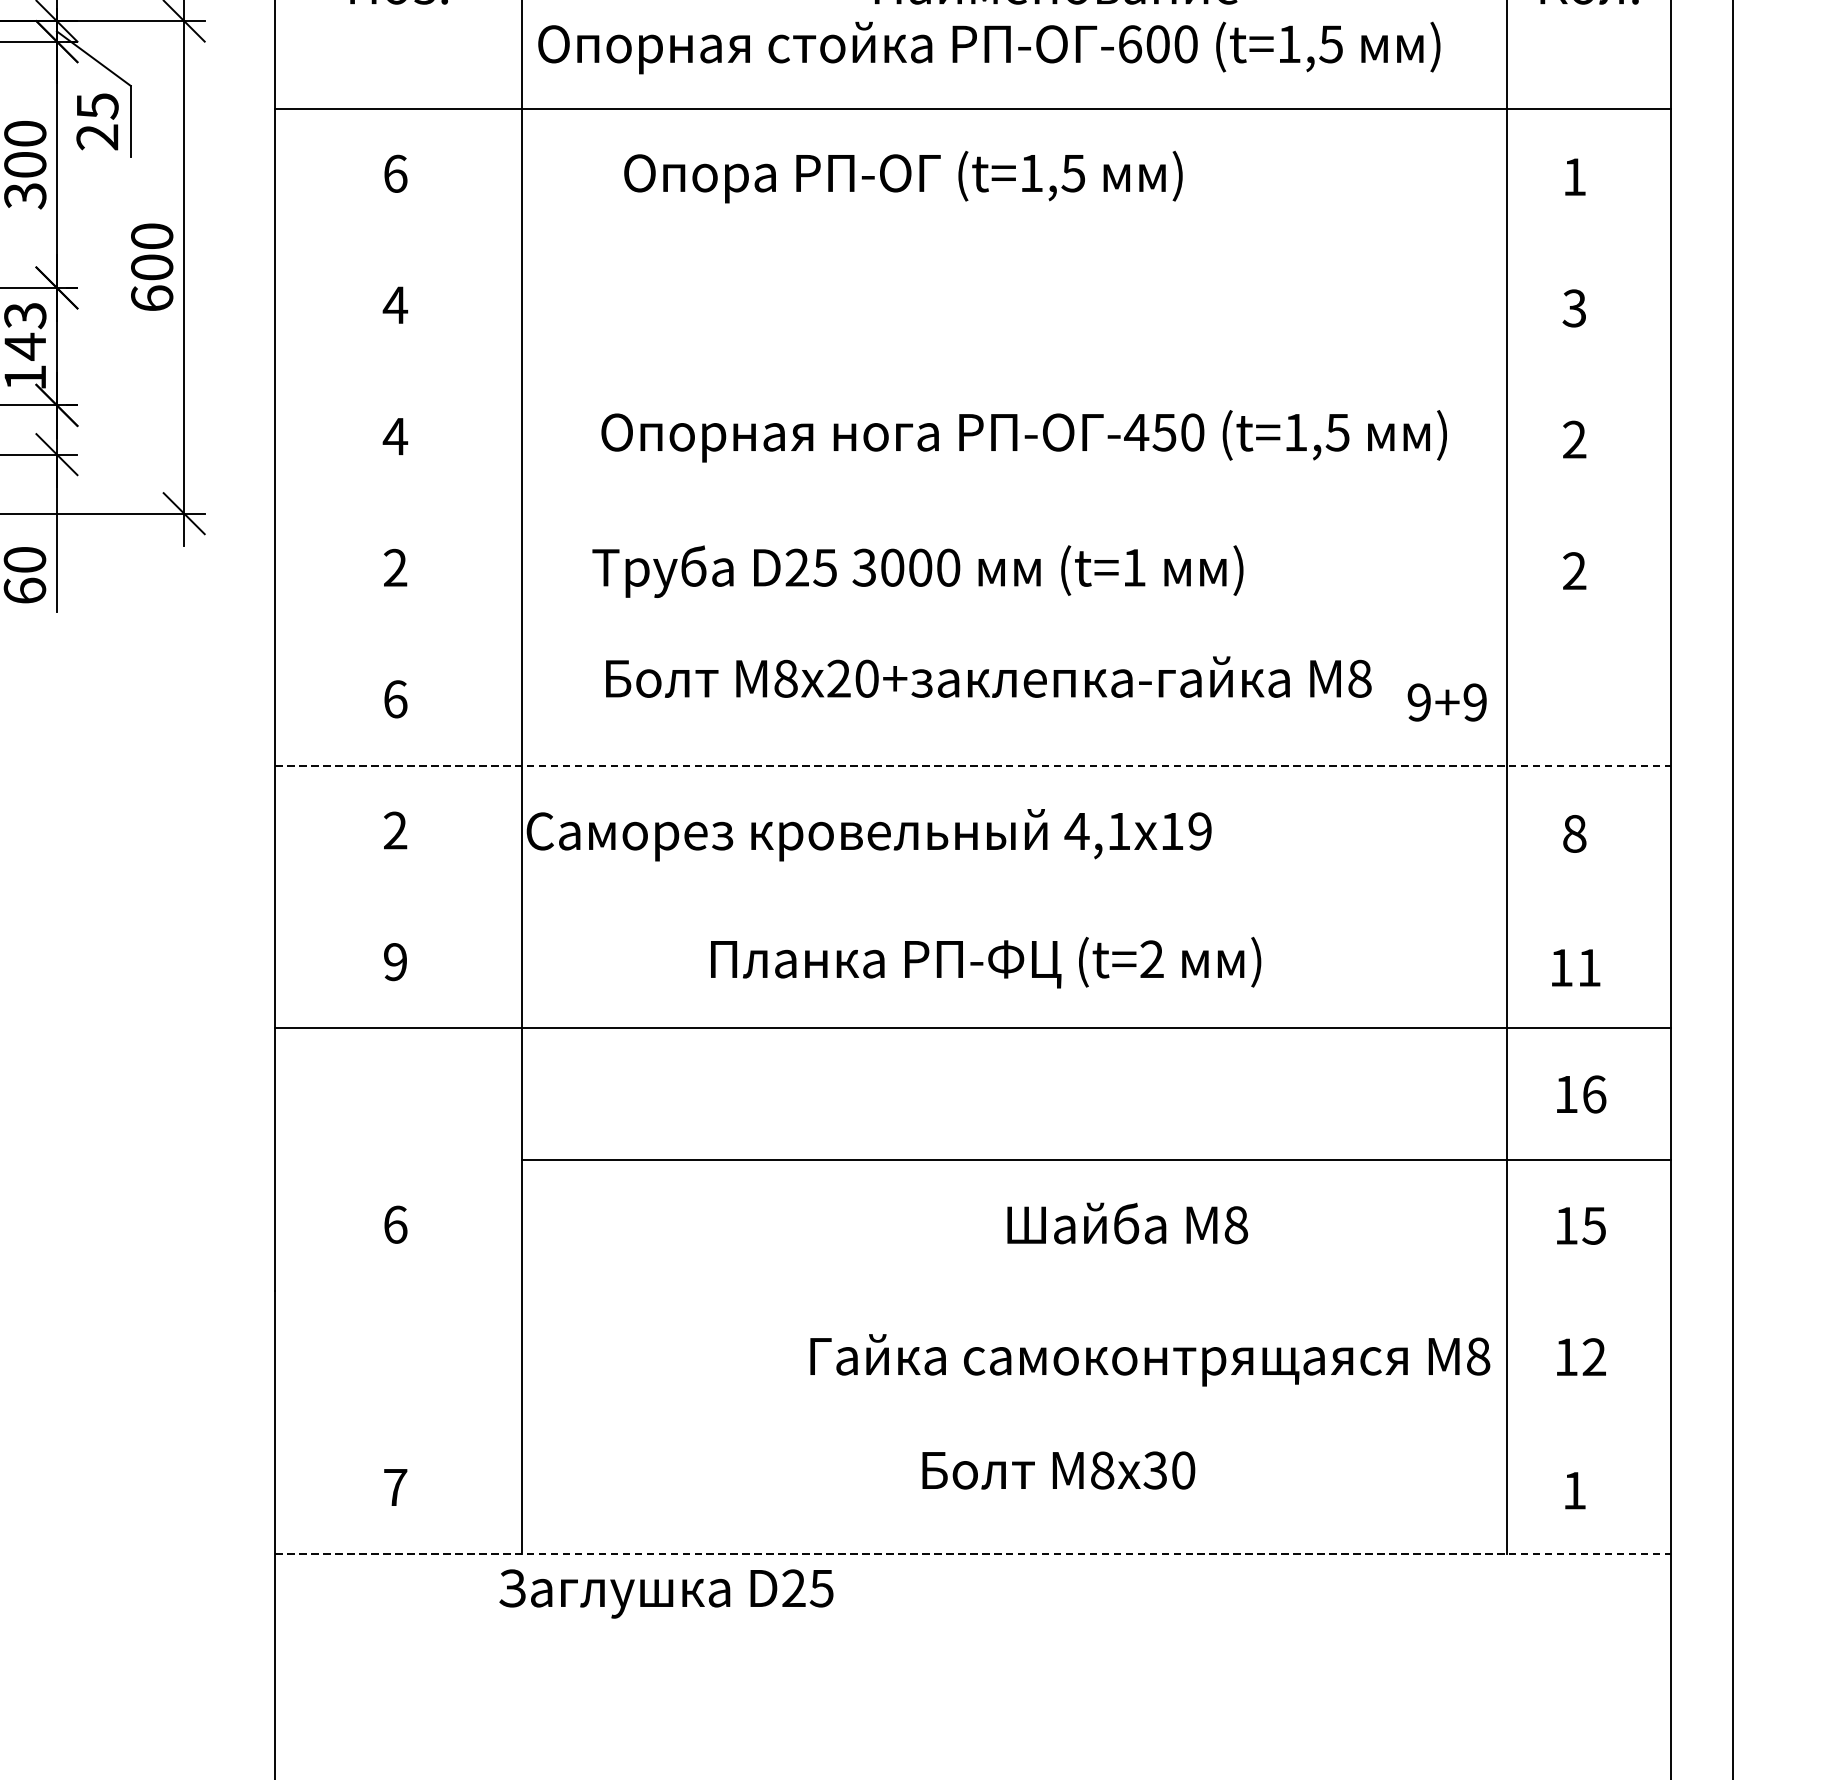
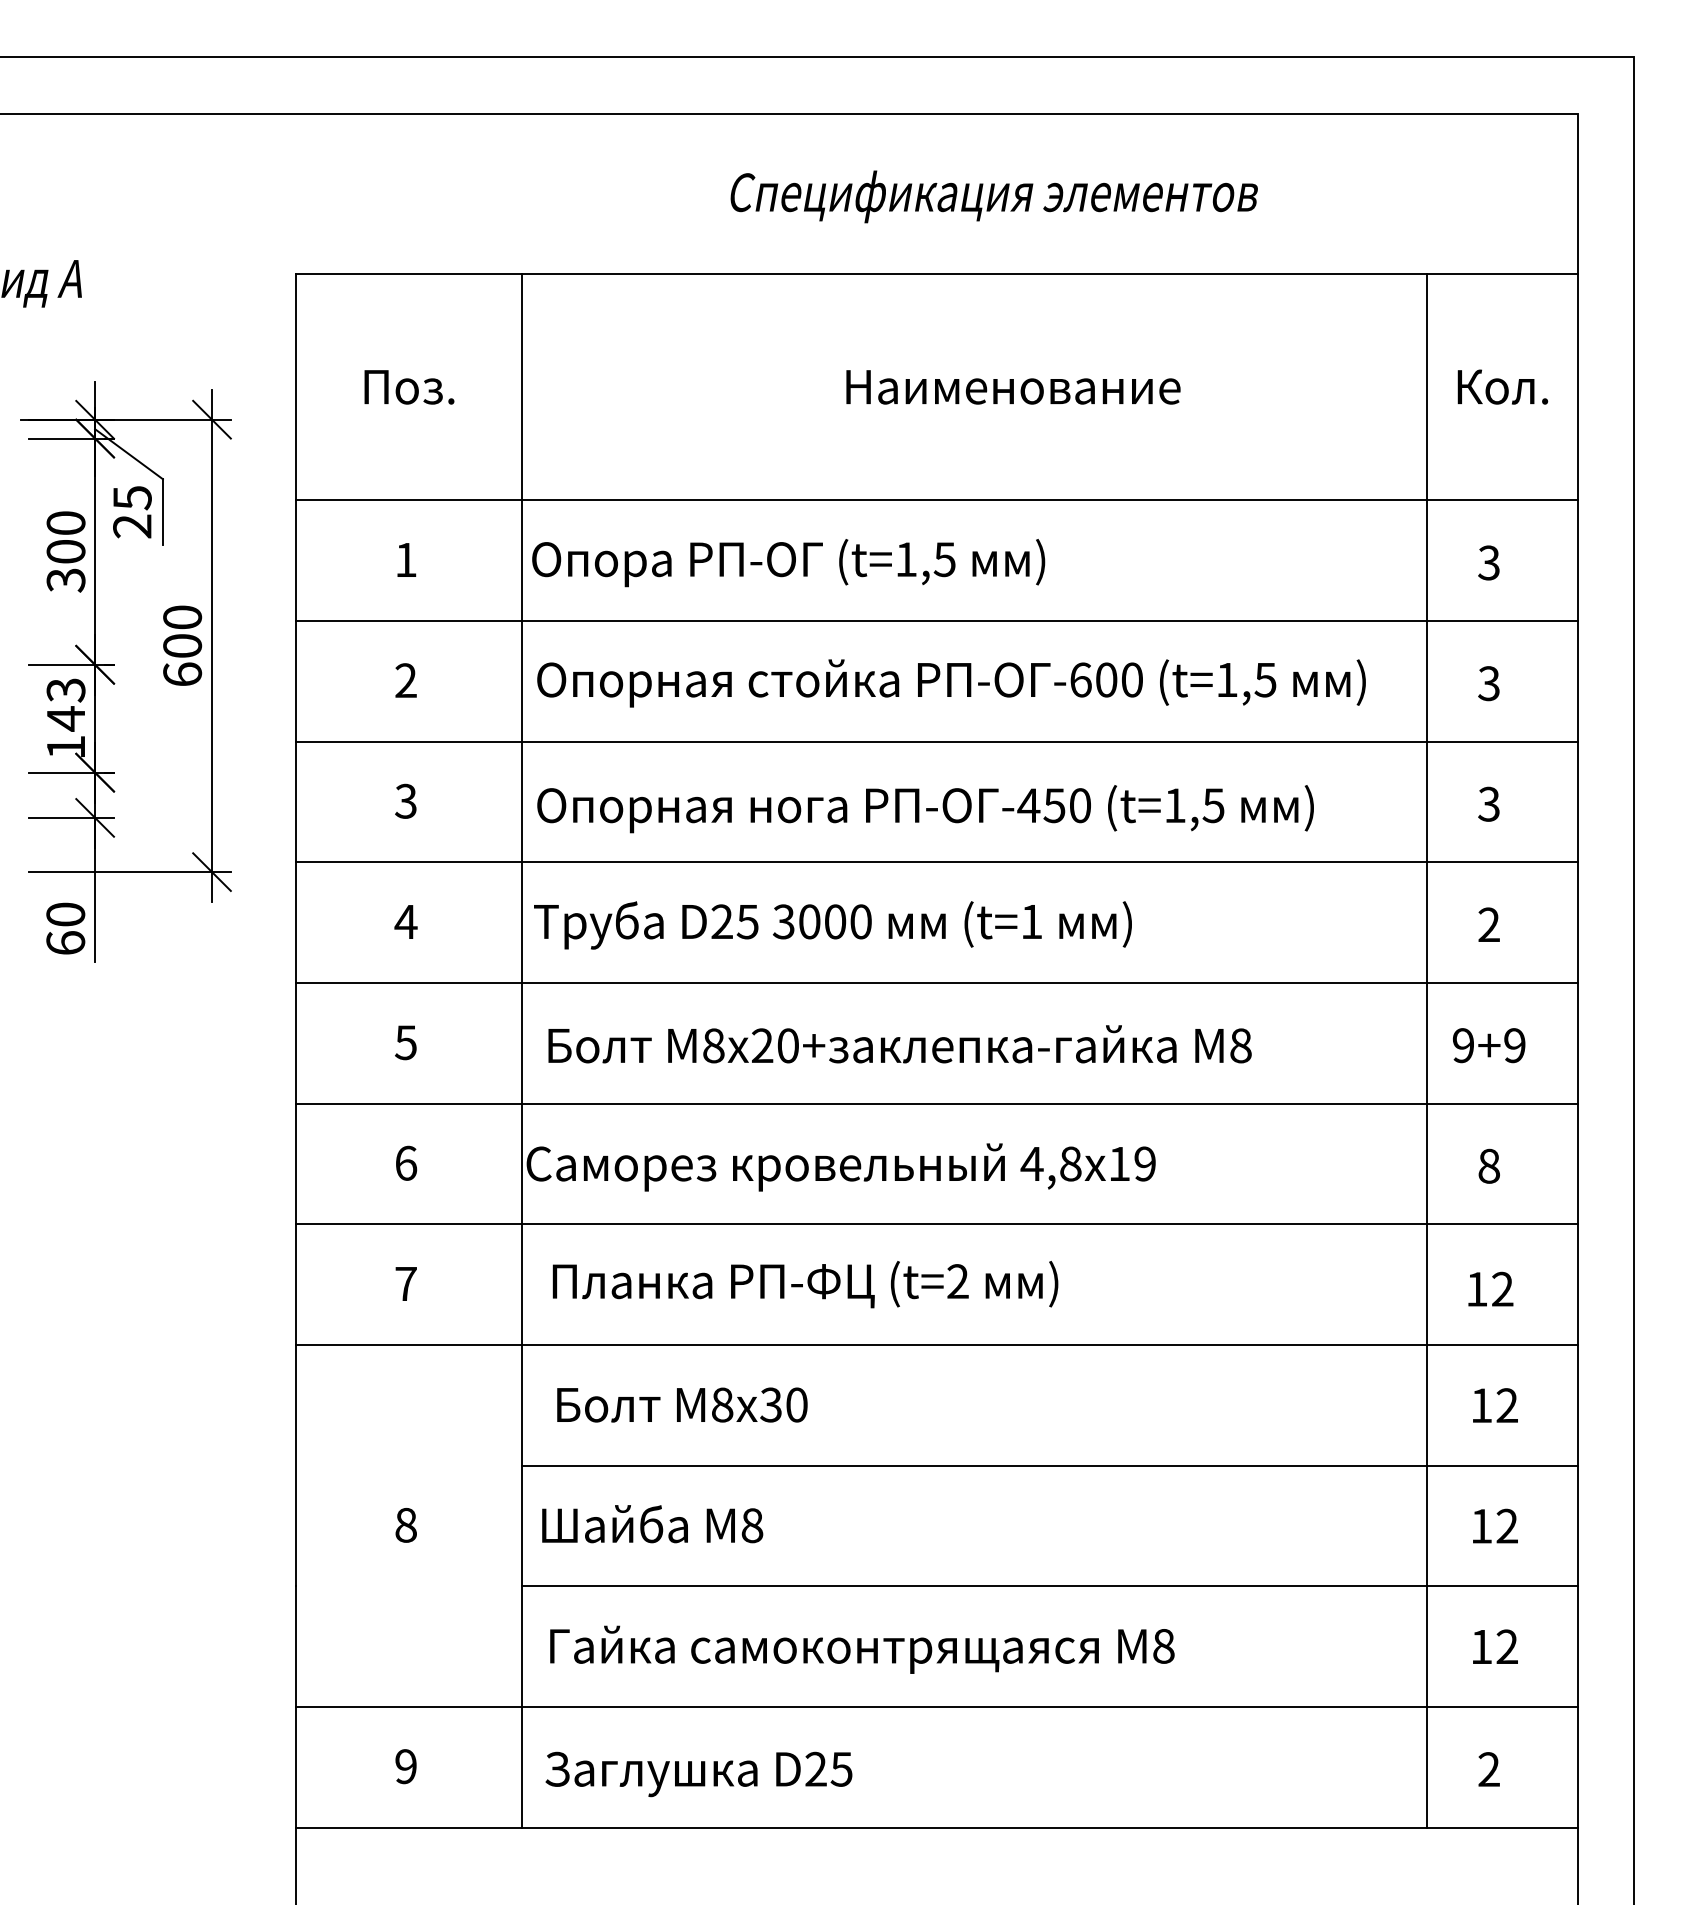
text: (989, 48) -> (951, 683), moved
text: (395, 173) -> (406, 559), 6 -> 1
text: (1573, 176) -> (1488, 562), 1 -> 3
text: (903, 177) -> (788, 563), moved
line: (972, 239) -> (936, 620), added
text: (394, 305) -> (405, 680), 4 -> 2
line: (972, 371) -> (936, 741), added
text: (394, 435) -> (405, 800), 4 -> 3
text: (1024, 436) -> (925, 809), moved
text: (1573, 440) -> (1488, 804), 2 -> 3
line: (972, 503) -> (936, 862), added
text: (394, 567) -> (405, 921), 2 -> 4
text: (917, 571) -> (832, 925), moved
line: (972, 633) -> (936, 982), added
text: (988, 677) -> (899, 1044), moved
text: (395, 699) -> (406, 1042), 6 -> 5
text: (1447, 702) -> (1489, 1045), moved
line: (974, 765) -> (937, 1103), dashed -> solid
text: (395, 829) -> (406, 1162), 2 -> 6
text: (1118, 830) -> (1070, 1163), 4,1 -> 4,8
line: (972, 897) -> (936, 1224), added
text: (394, 961) -> (405, 1283), 9 -> 7
text: (986, 962) -> (805, 1284), moved
text: (1589, 966) -> (1502, 1288), 11 -> 12
text: (1594, 1094) -> (1507, 1405), 16 -> 12
text: (395, 1223) -> (406, 1524), 6 -> 8
text: (1127, 1223) -> (652, 1524), moved
text: (1593, 1224) -> (1506, 1525), 15 -> 12
line: (1095, 1291) -> (1049, 1586), added
text: (1150, 1359) -> (862, 1649), moved
line: (972, 1422) -> (936, 1706), added
text: (1058, 1469) -> (682, 1404), moved
text: (394, 1487) -> (405, 1766), 7 -> 9
text: (1573, 1490) -> (1488, 1769), 1 -> 2
line: (974, 1553) -> (937, 1827), dashed -> solid
text: (665, 1594) -> (698, 1774), moved

